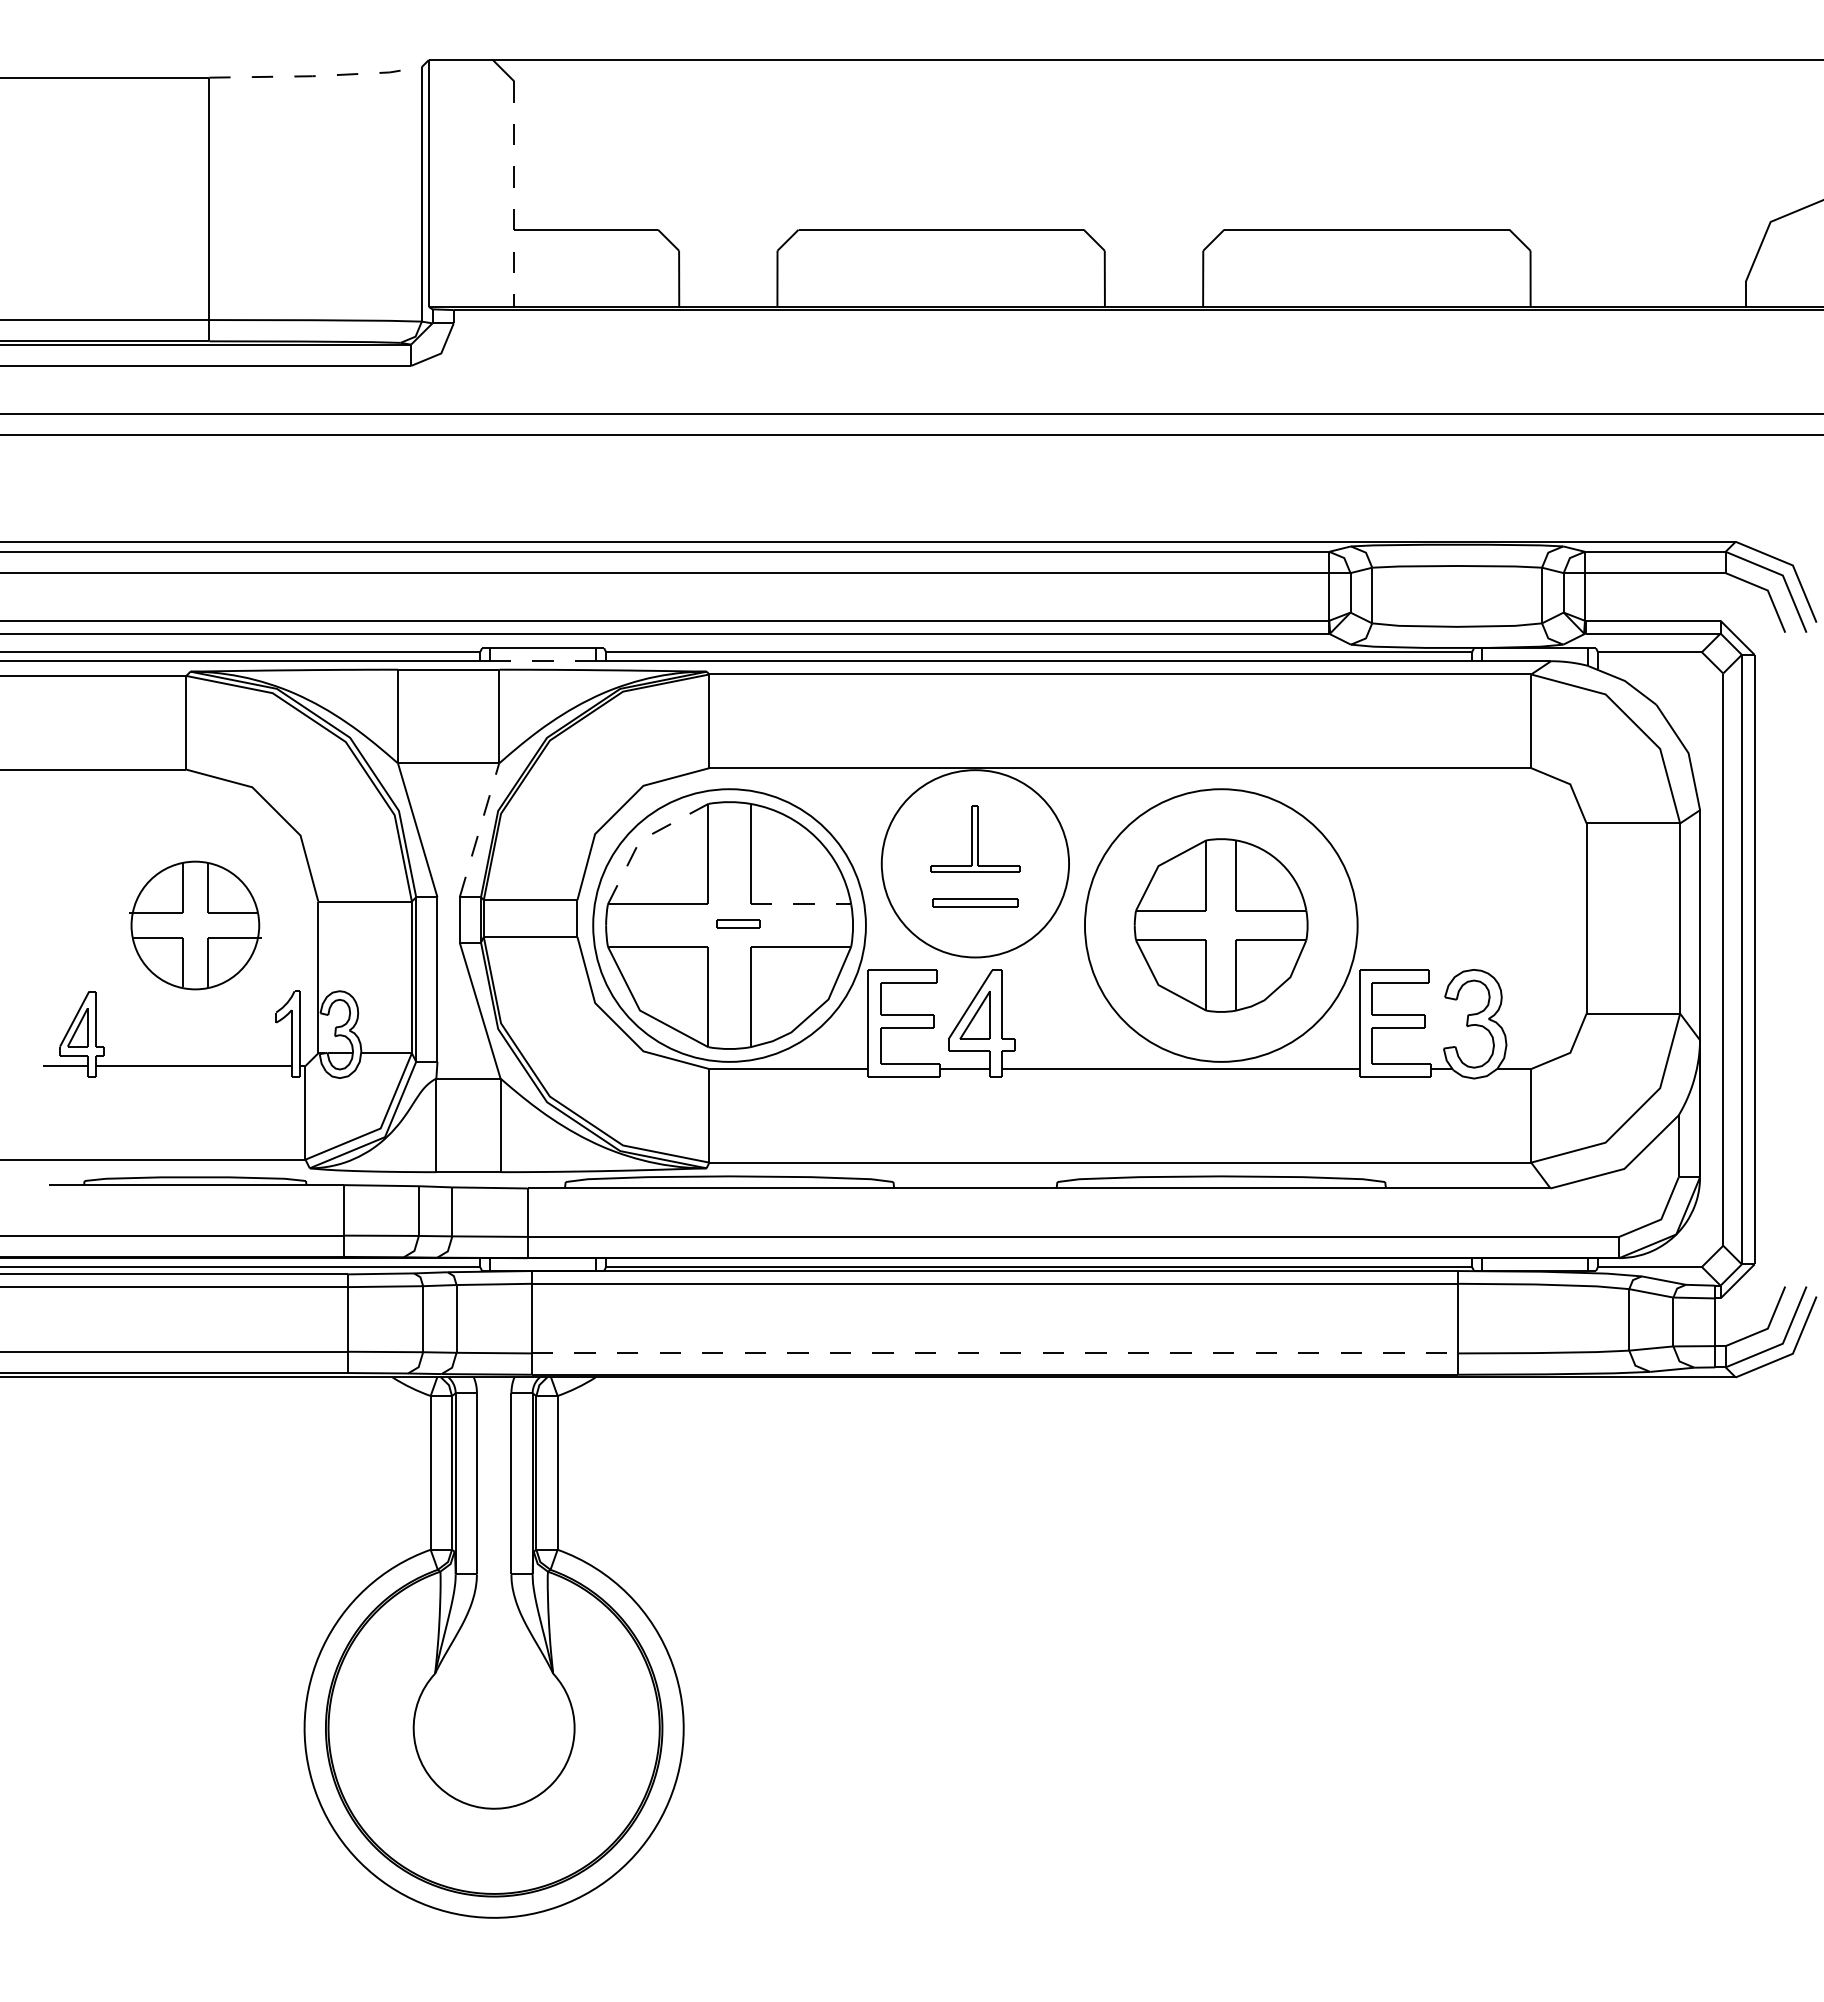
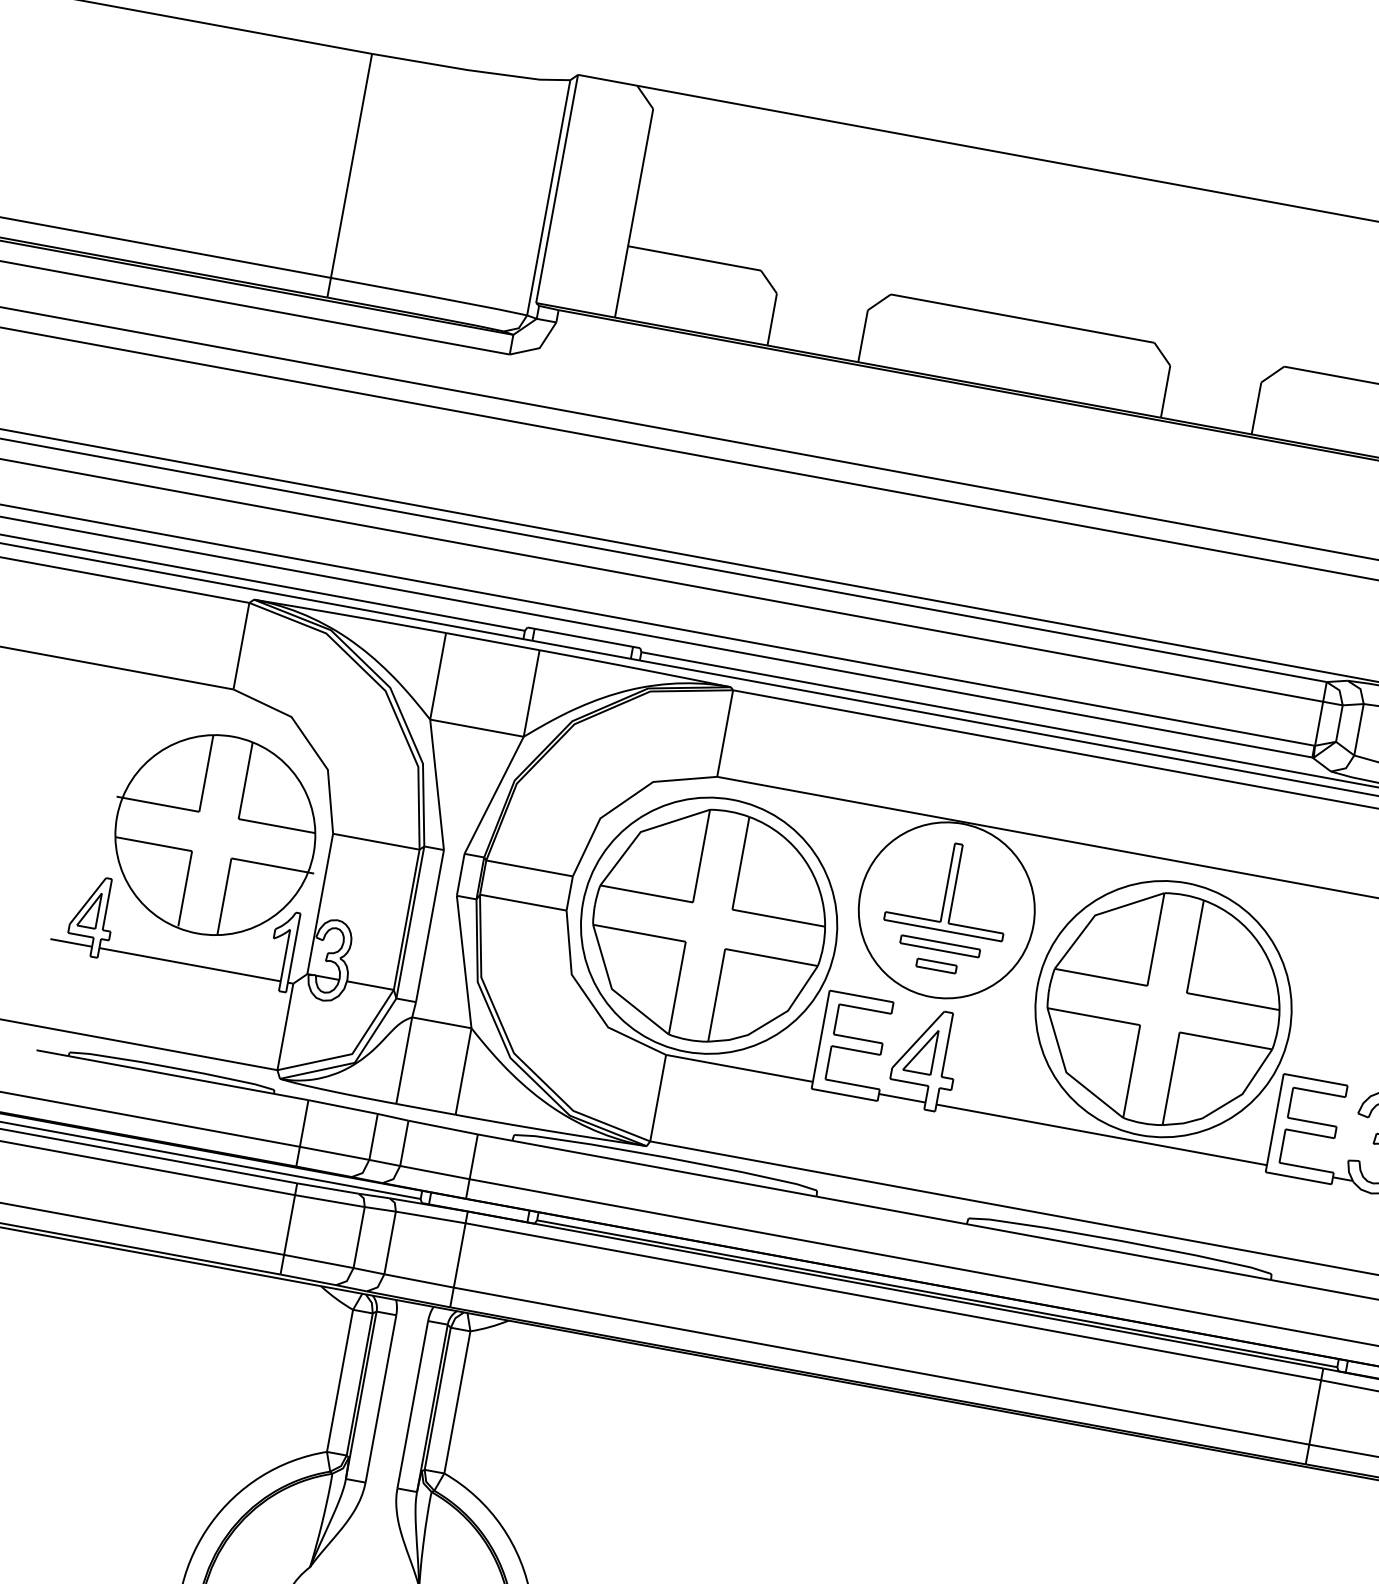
line: (316, 76) -> (471, 71), dashed -> solid
line: (514, 194) -> (634, 213), dashed -> solid
line: (543, 661) -> (581, 650), dashed -> solid
line: (479, 830) -> (494, 795), dashed -> solid
part: (975, 838) -> (951, 886), size x1.43
line: (642, 839) -> (643, 831), dashed -> solid
line: (801, 904) -> (779, 918), dashed -> solid
part: (738, 923) -> (936, 965), moved
part: (195, 925) -> (215, 835), size x1.67
part: (1220, 925) -> (1162, 1008), size x1.43
line: (994, 1353) -> (881, 1366), dashed -> solid

